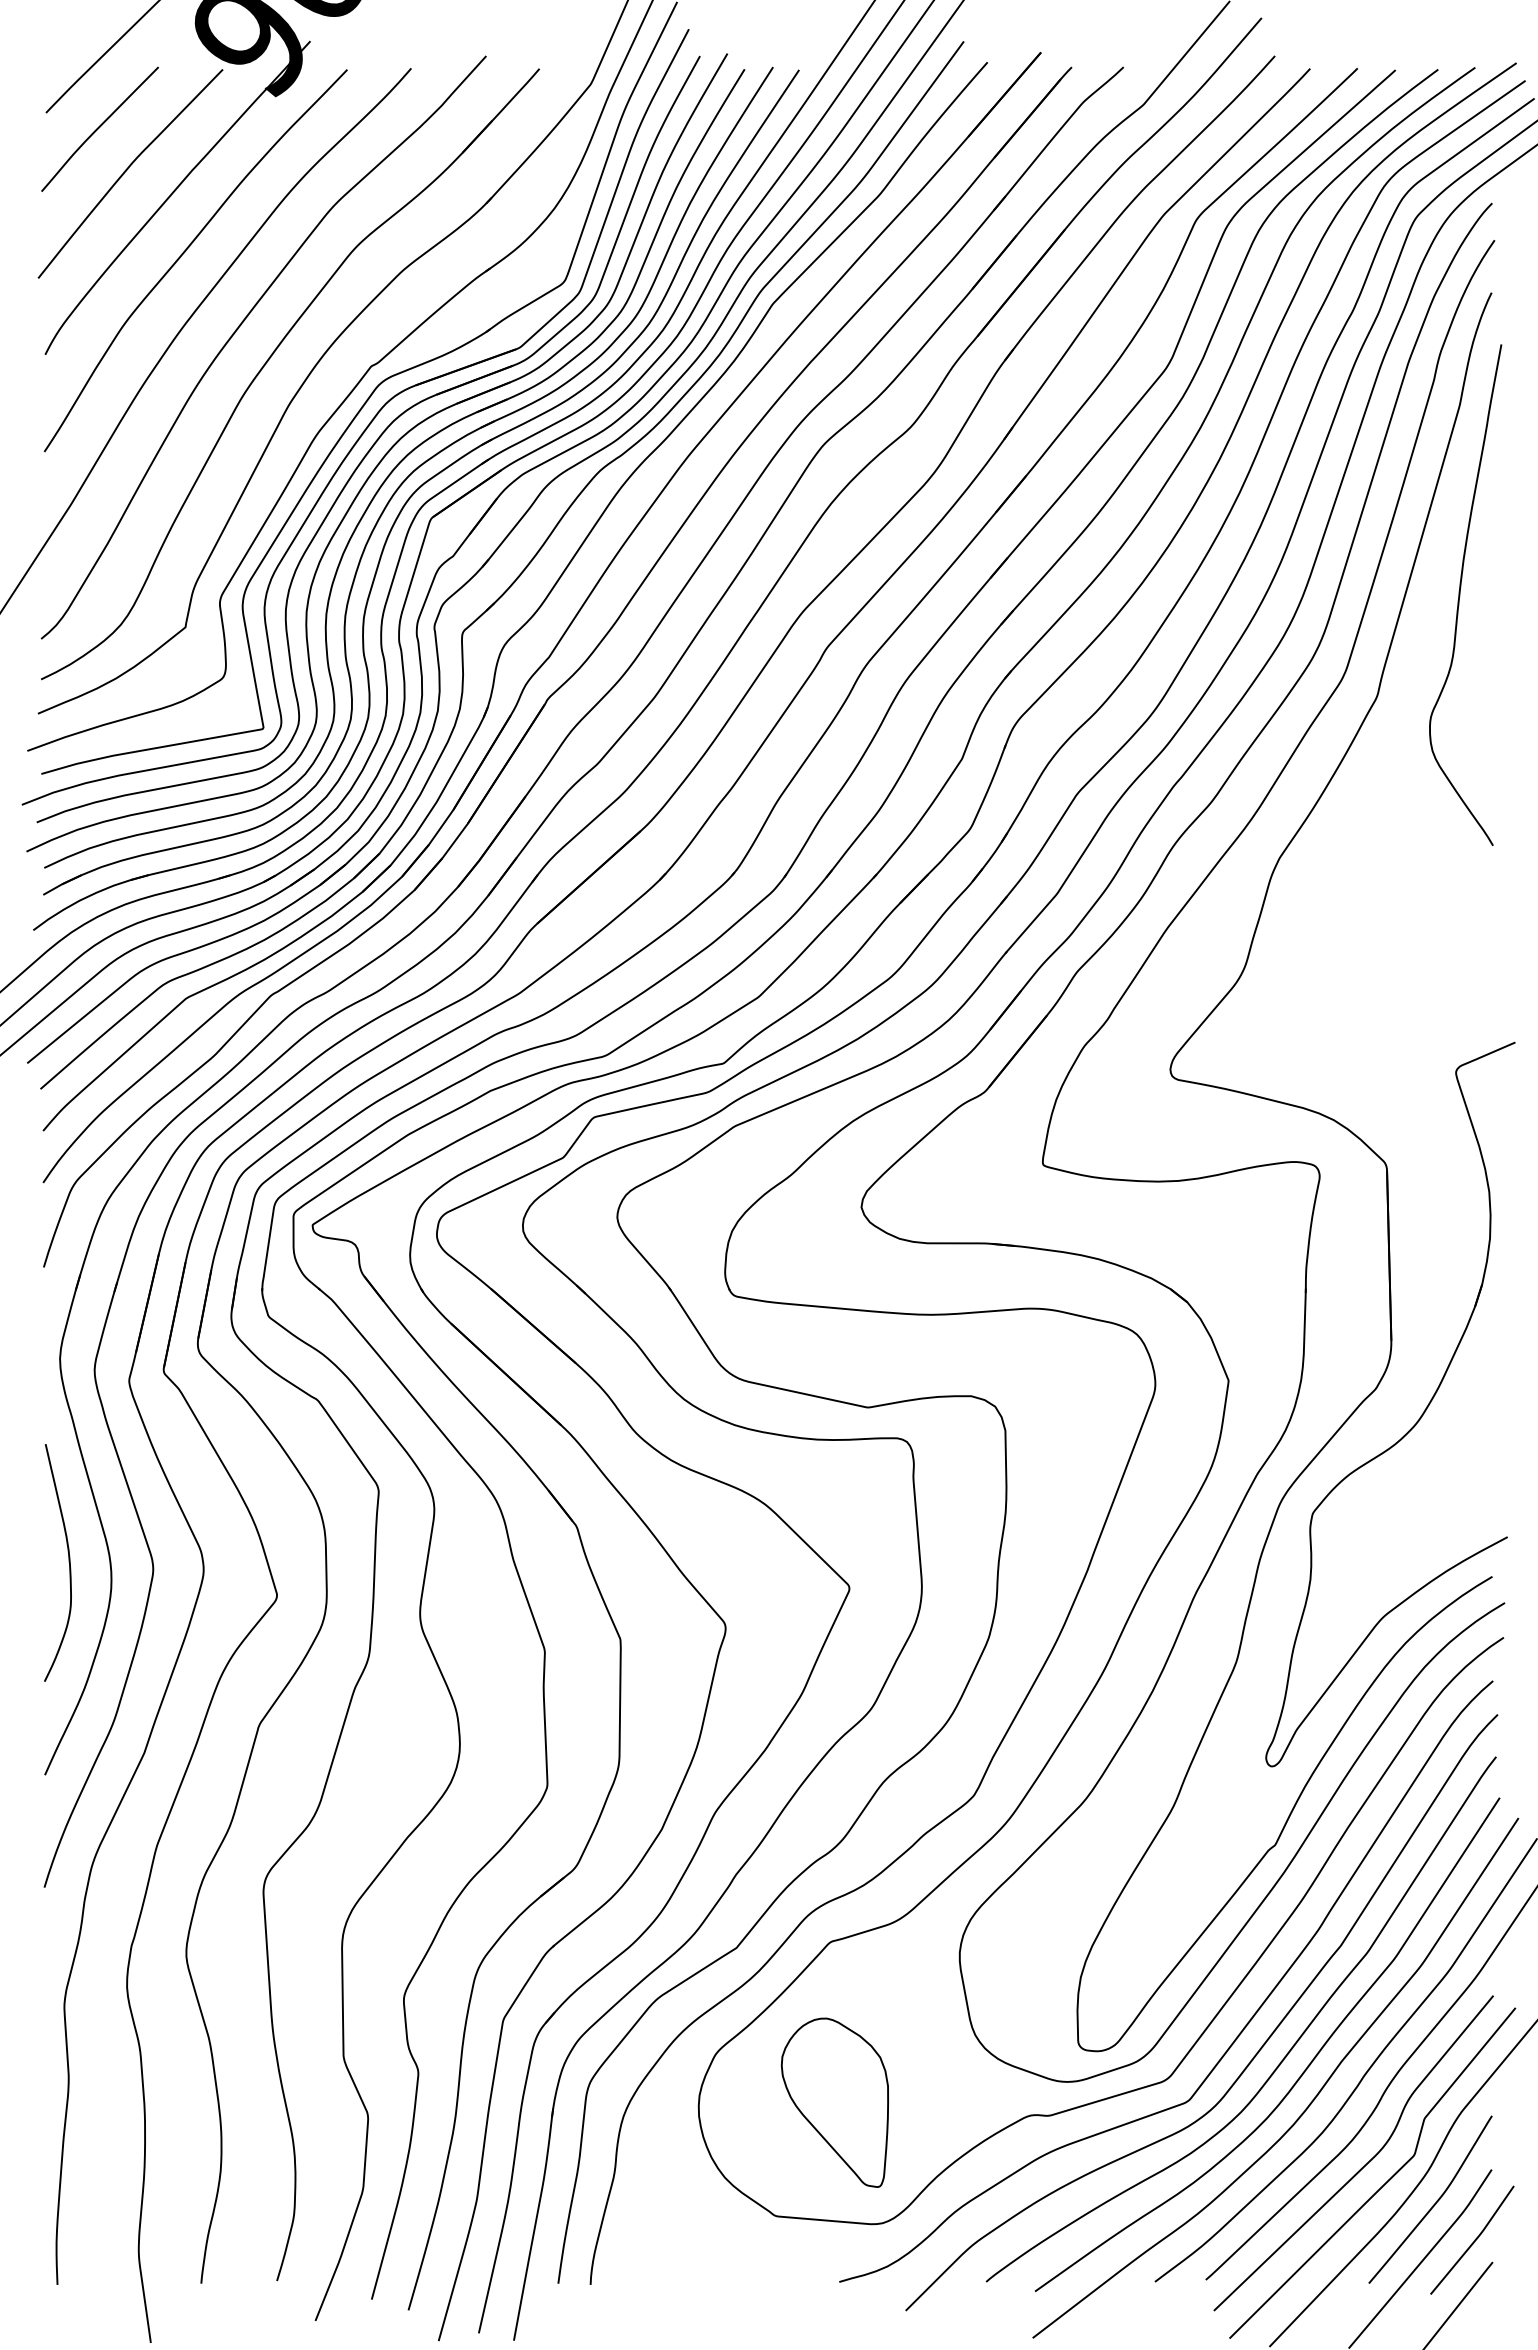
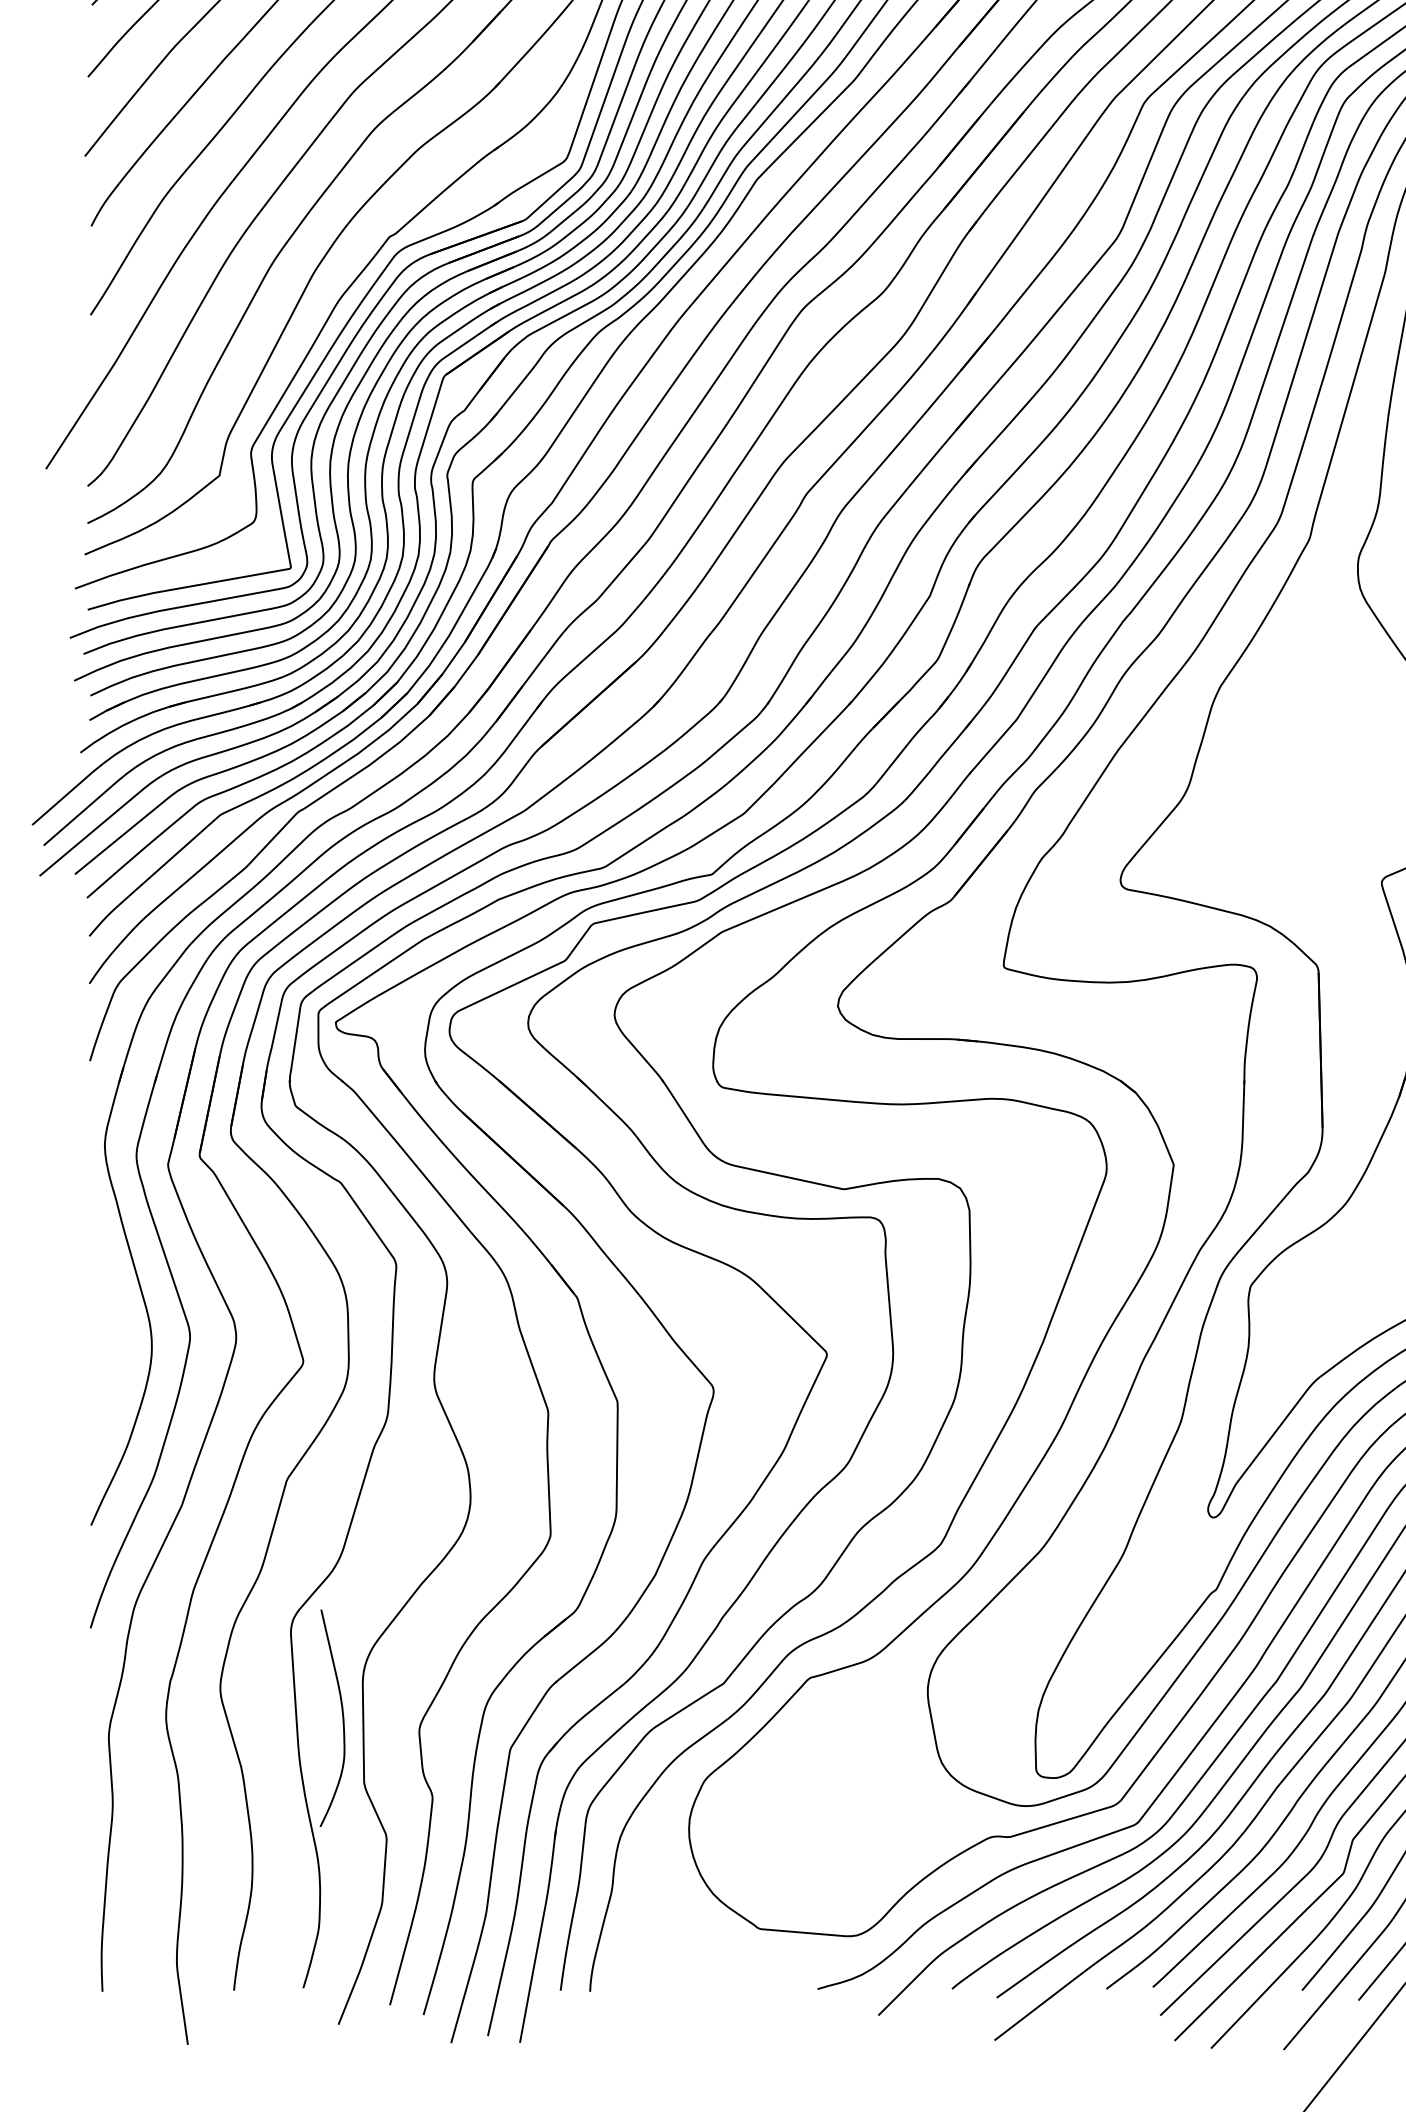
curve: (68, 1562) -> (342, 1717), moved
part: (834, 2102) -> (813, 1824), removed

